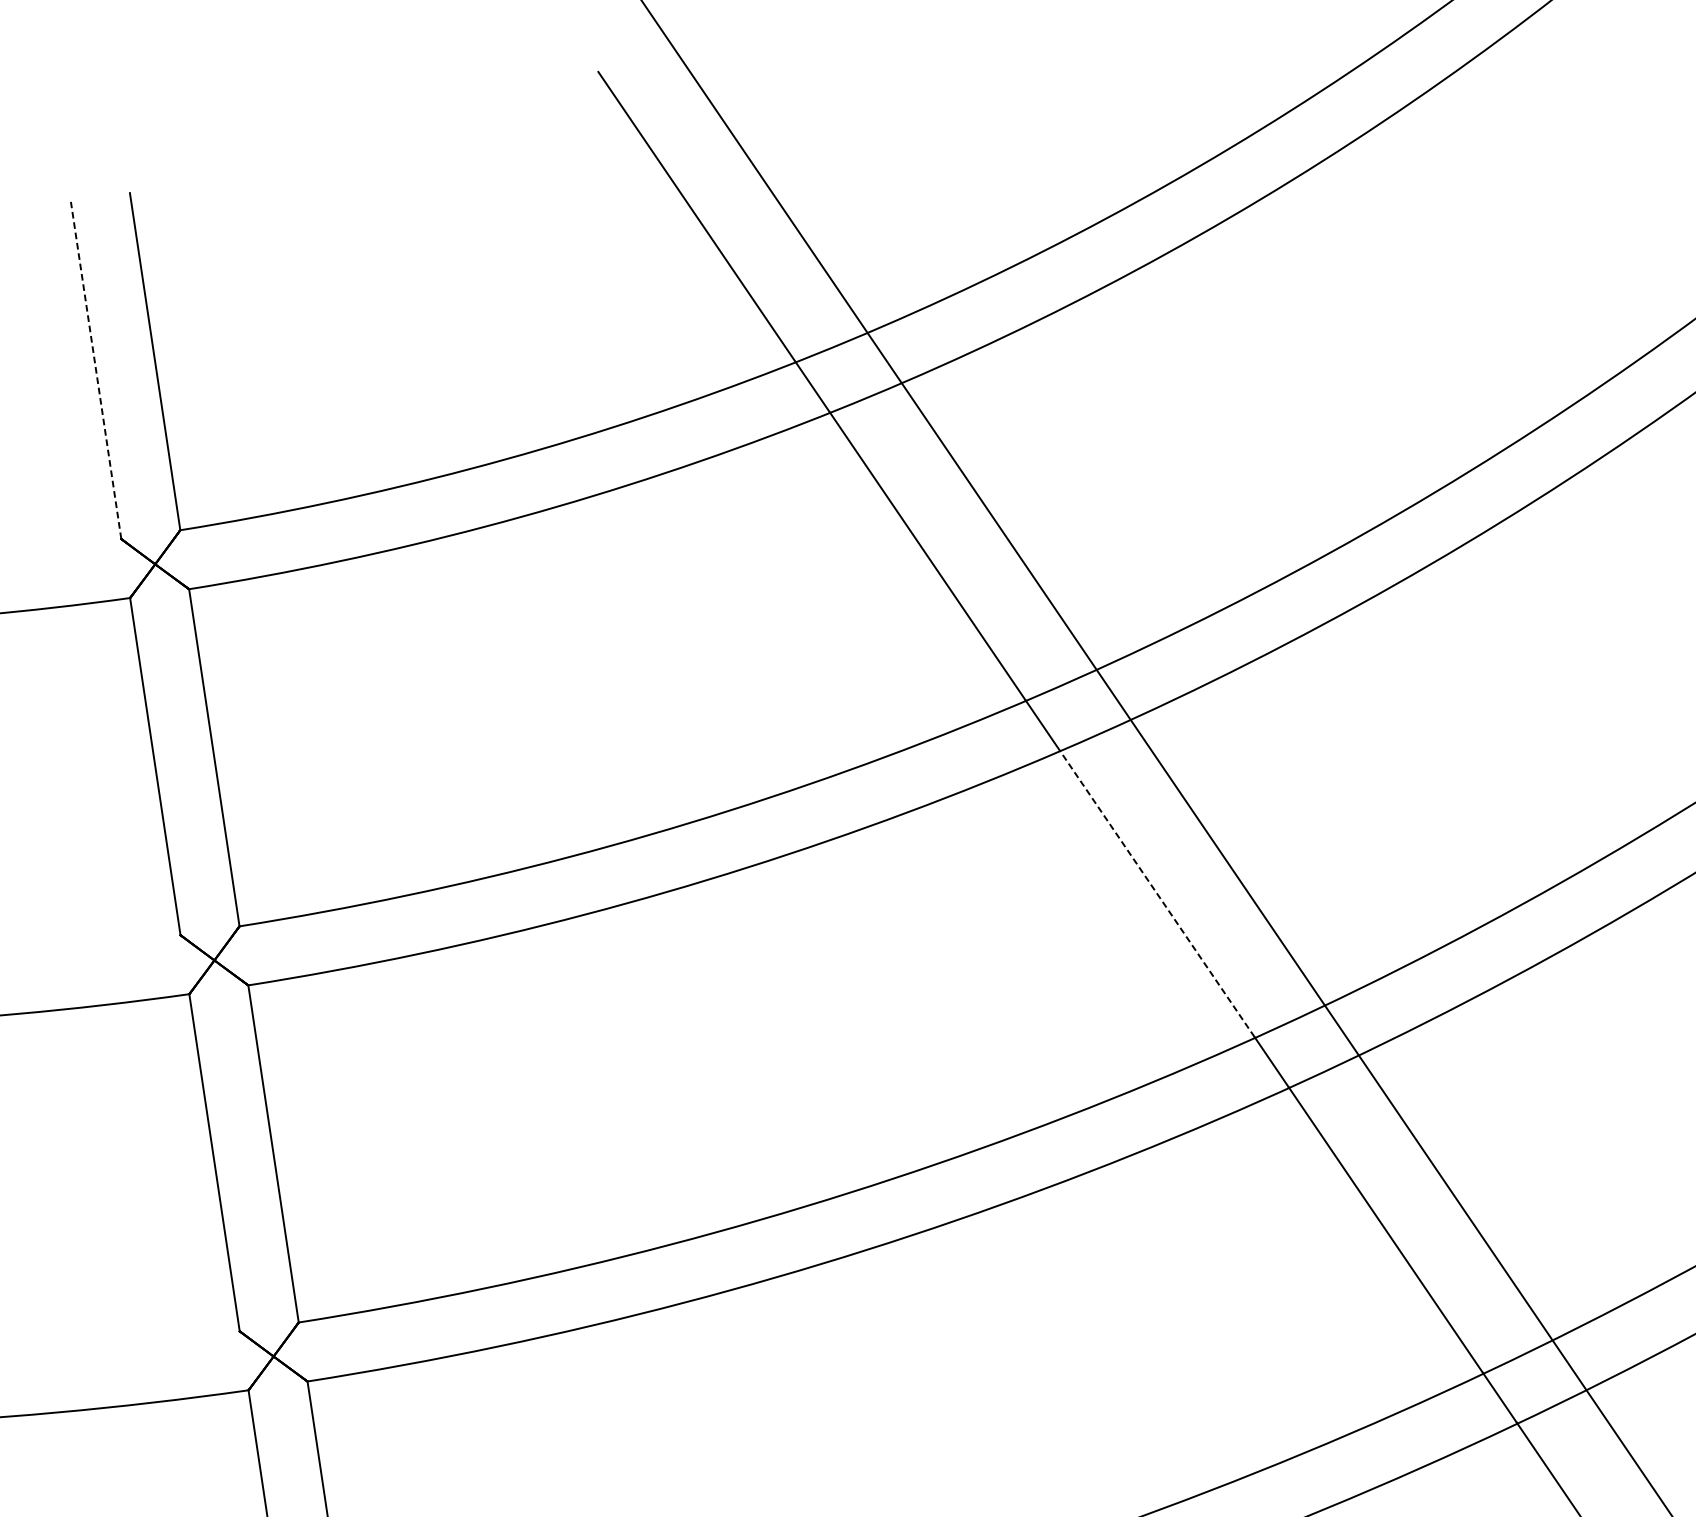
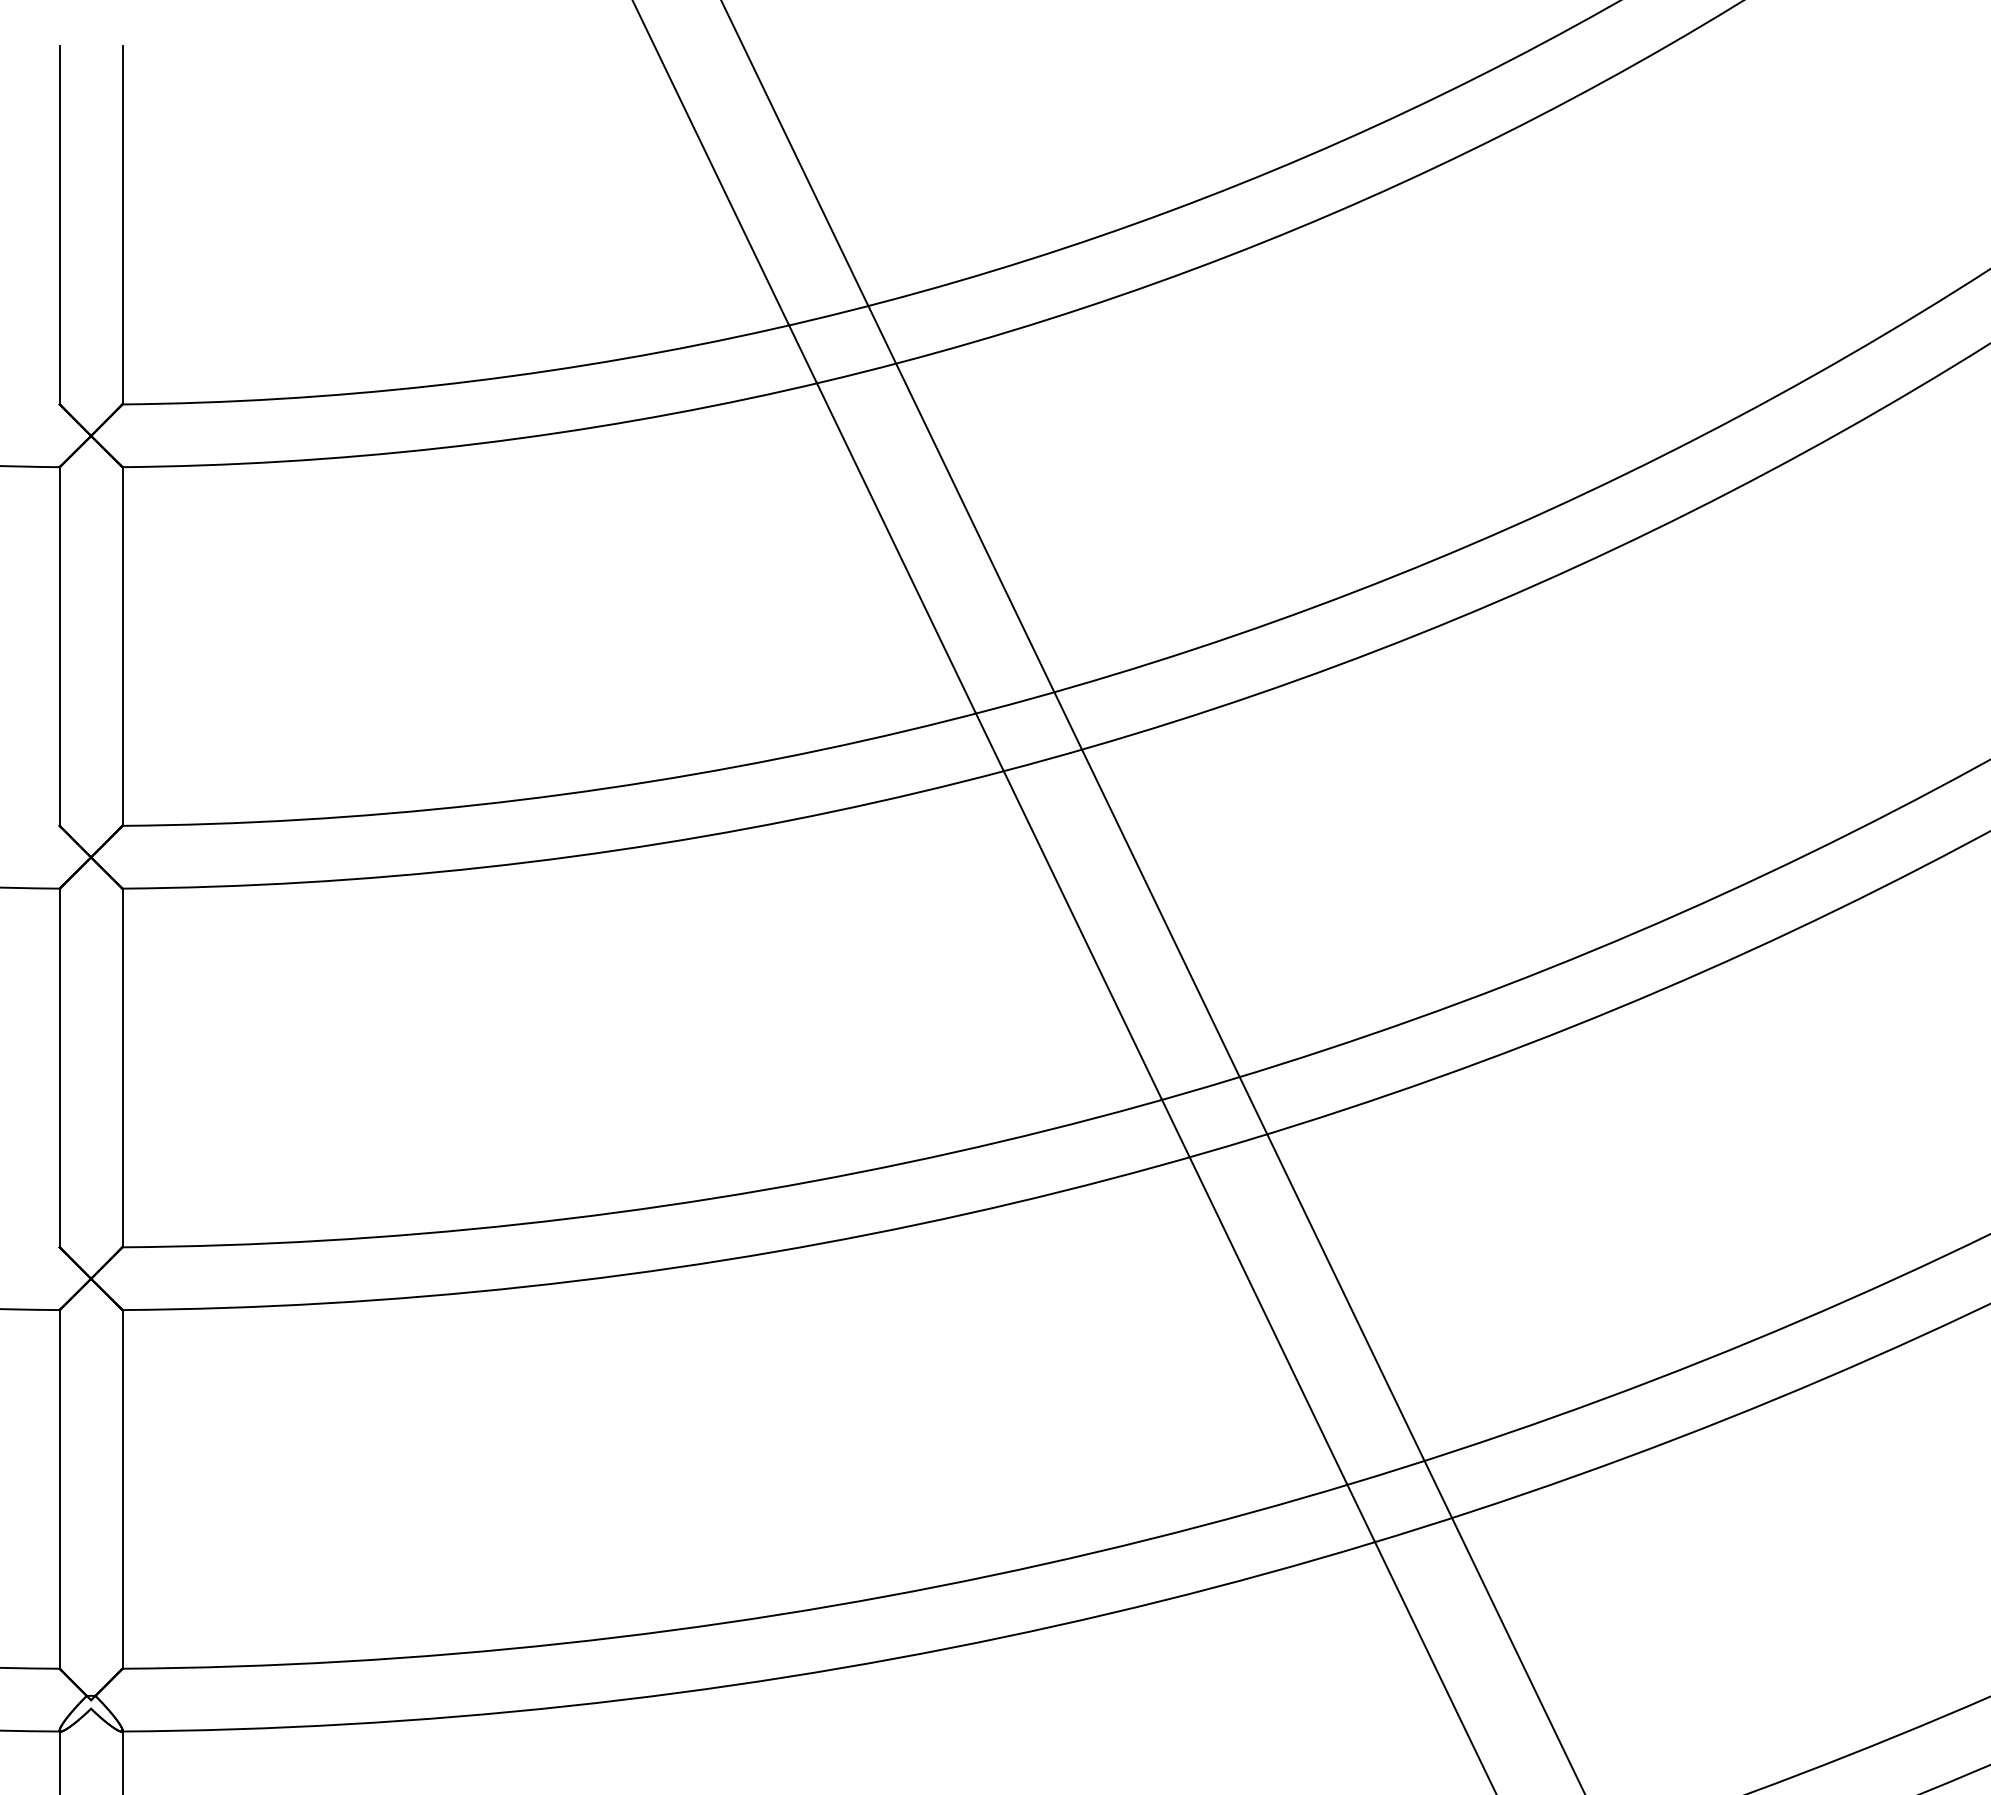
line: (95, 369) -> (59, 224), dashed -> solid
line: (1157, 893) -> (1082, 934), dashed -> solid

